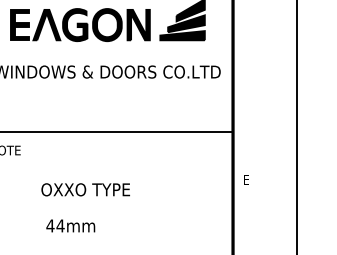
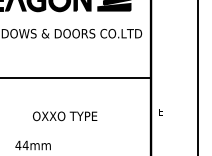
text: (85, 189) -> (64, 116), moved

